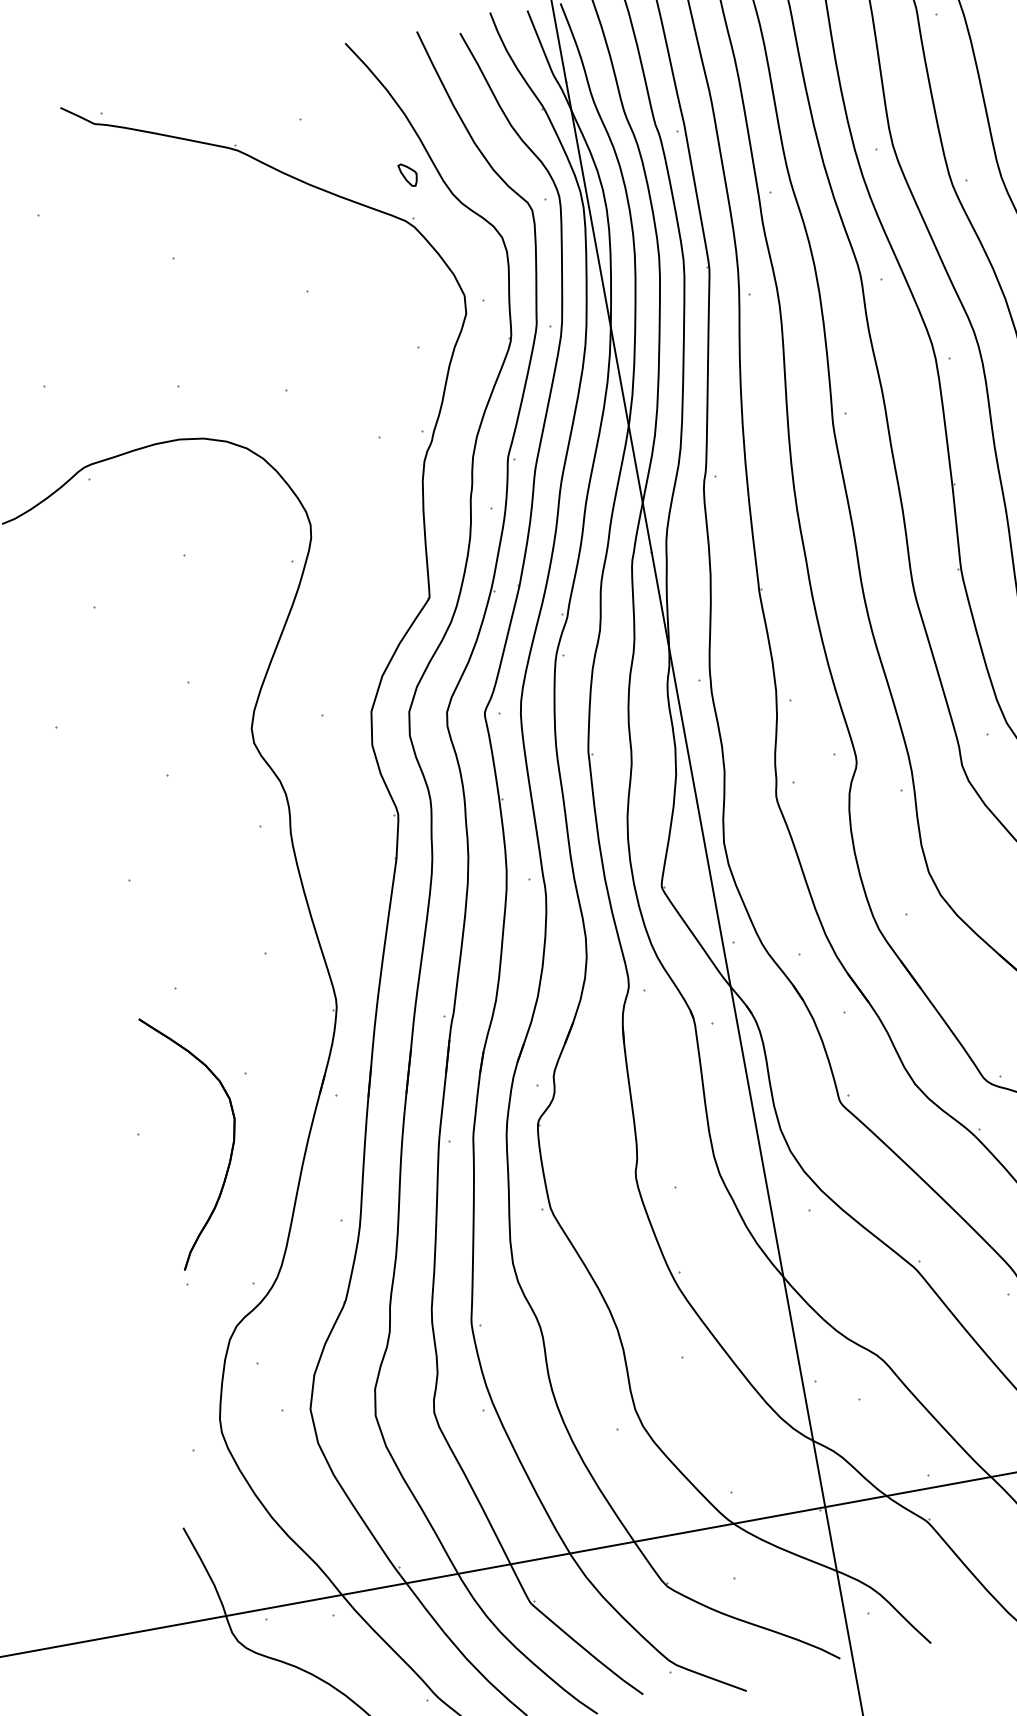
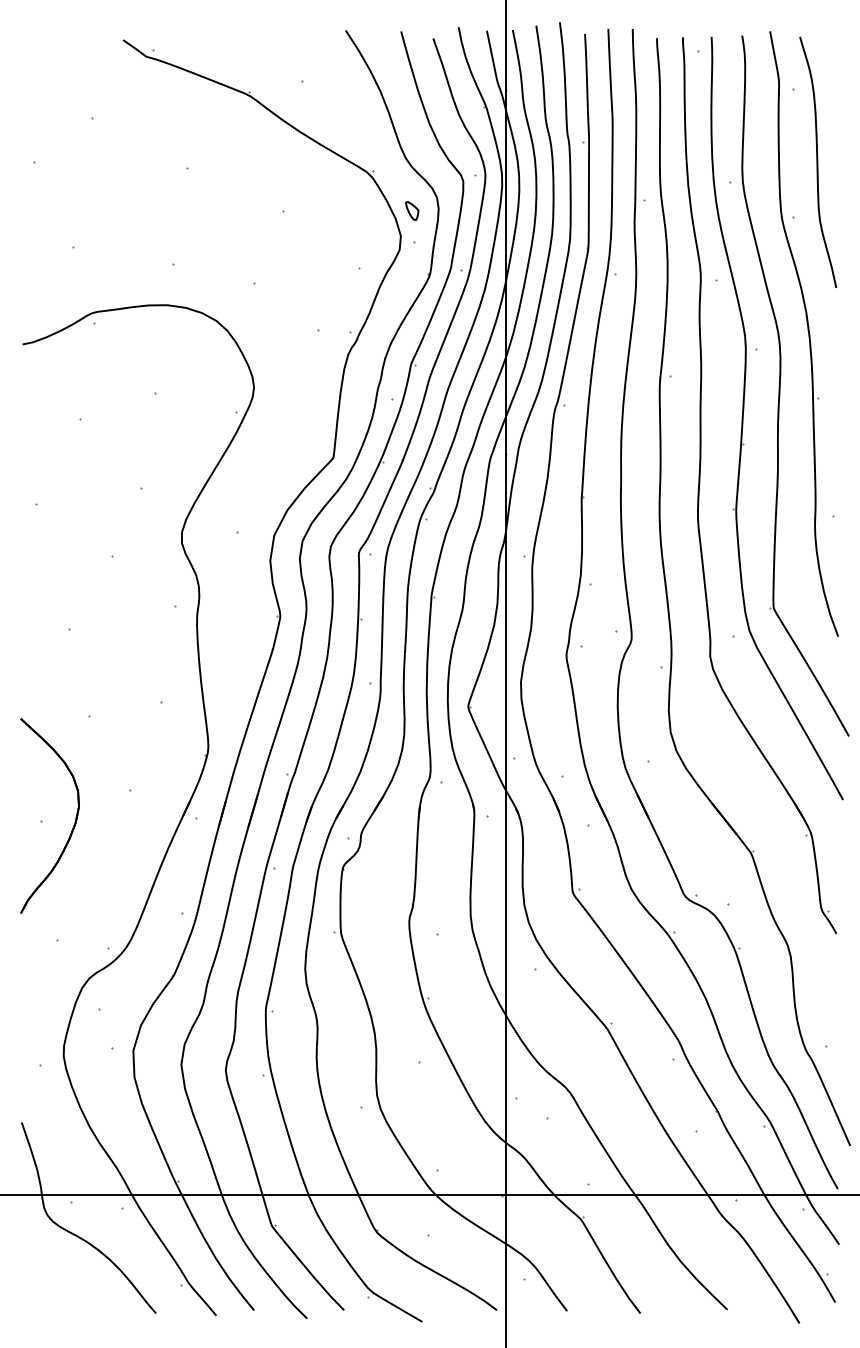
part: (408, 174) -> (412, 210), moved
part: (231, 1147) -> (72, 827), moved

